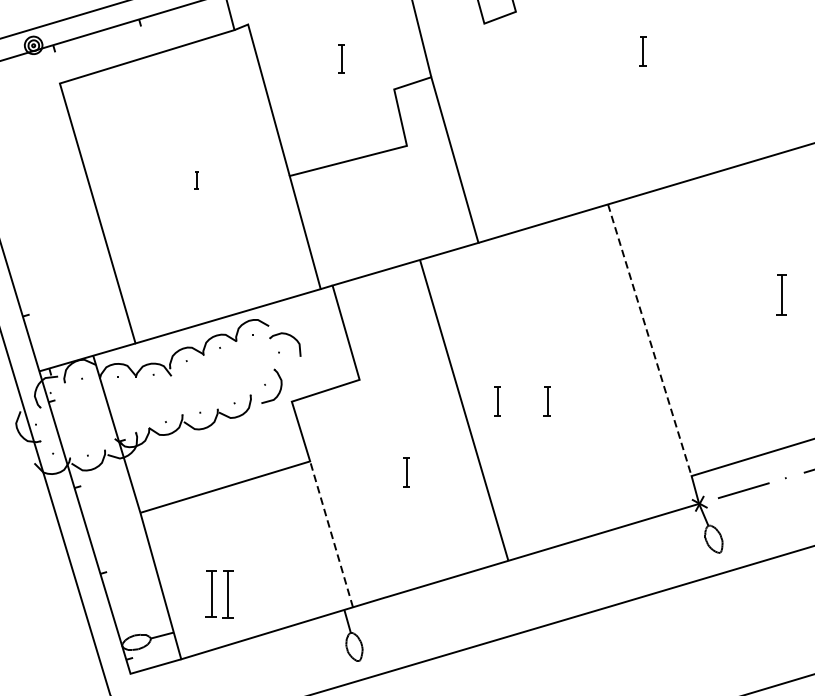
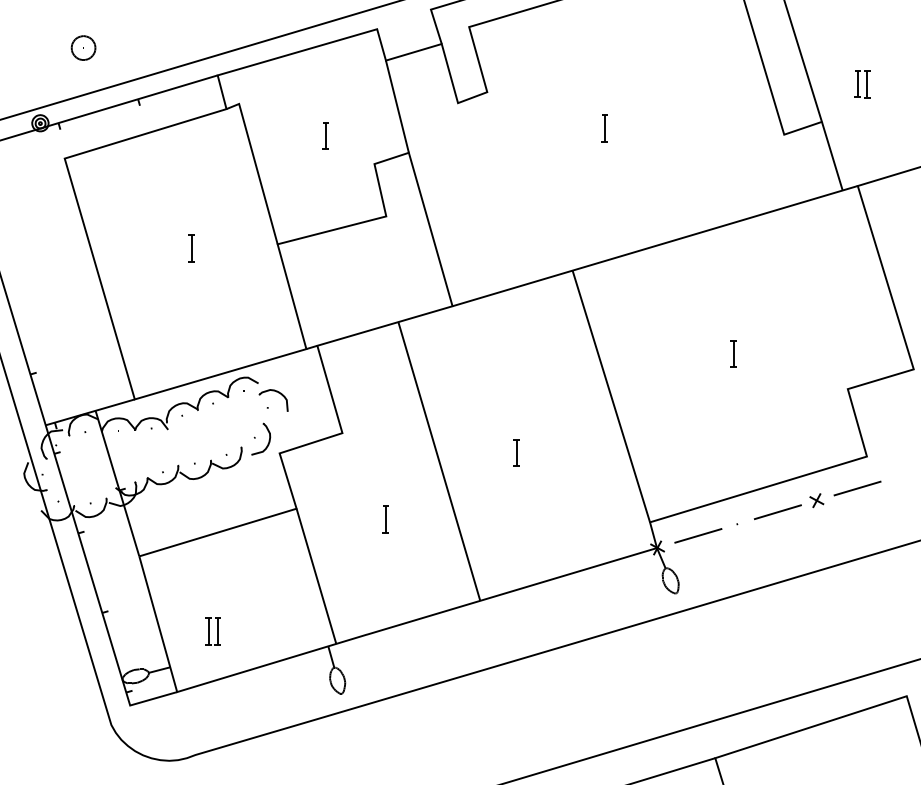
part: (196, 180) -> (191, 248), size x1.67
part: (781, 293) -> (733, 353), size x0.71
line: (650, 340) -> (611, 396), dashed -> solid
part: (497, 400) -> (470, 452), removed
line: (331, 533) -> (316, 575), dashed -> solid
part: (219, 593) -> (212, 631), size x0.62

